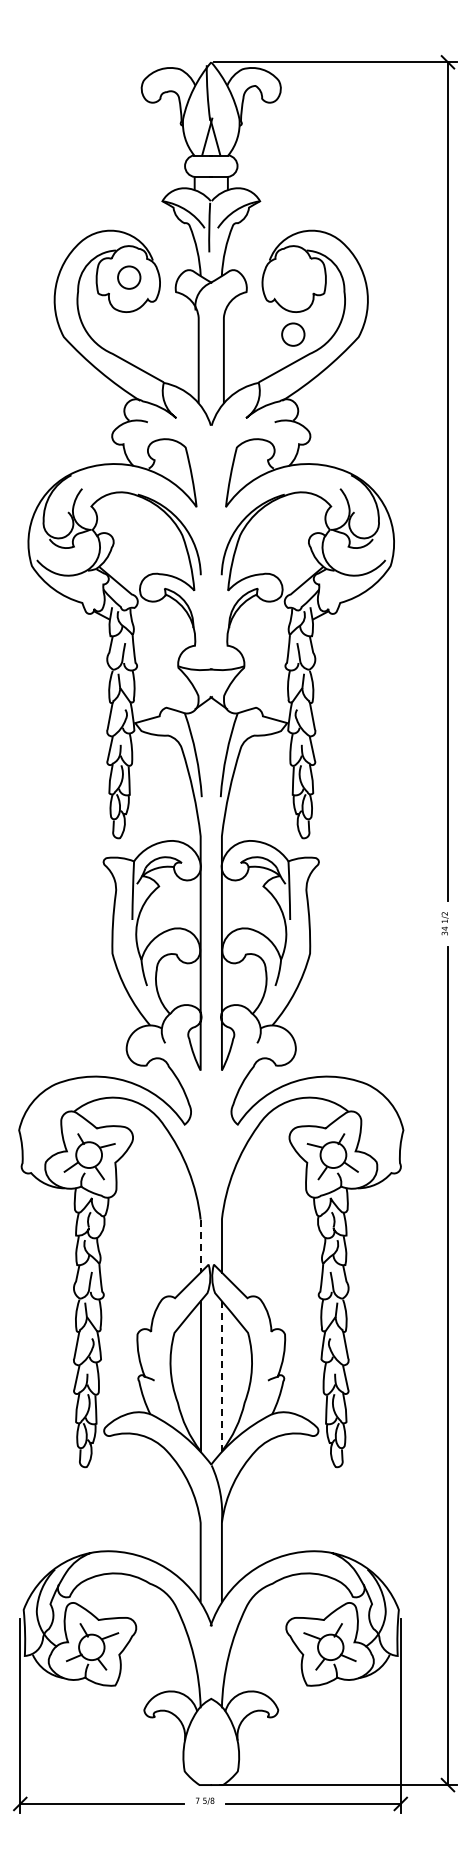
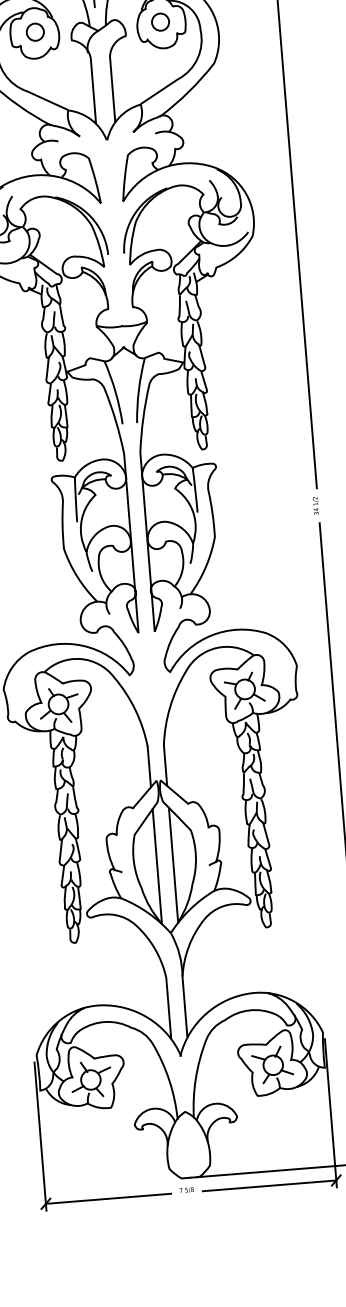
circle: (293, 334) -> (160, 22), moved
line: (200, 1246) -> (149, 767), dashed -> solid
line: (221, 1376) -> (173, 865), dashed -> solid

